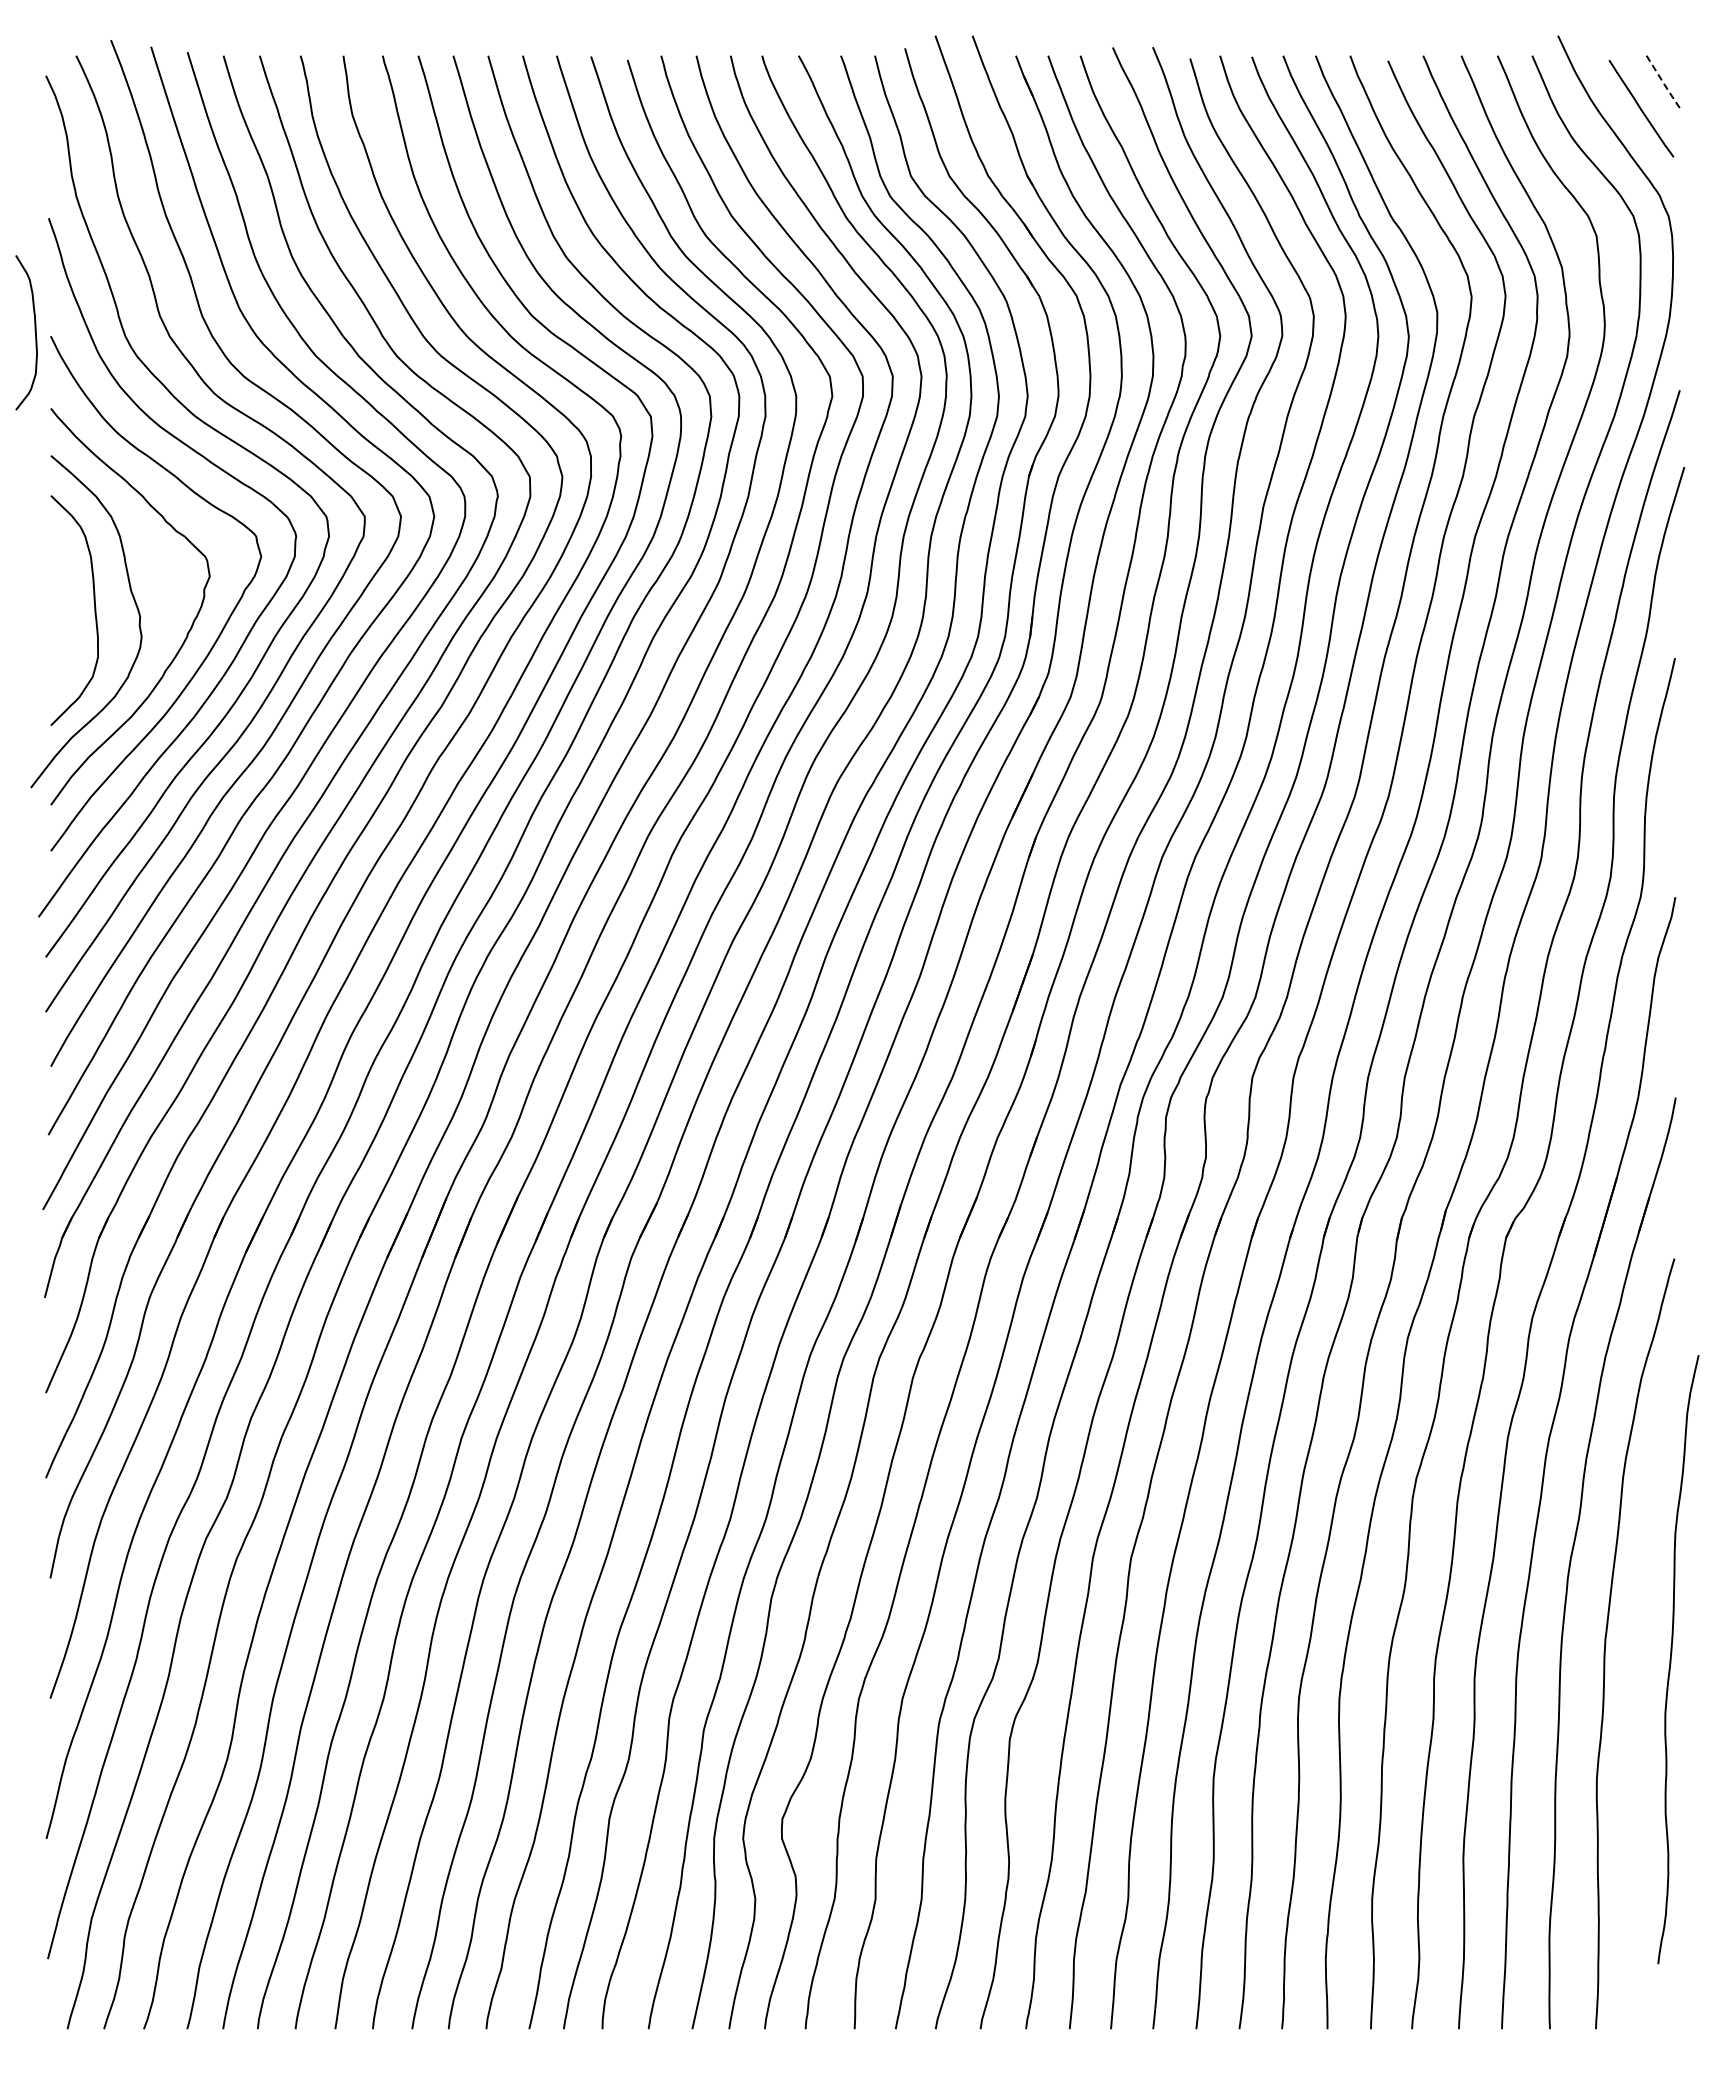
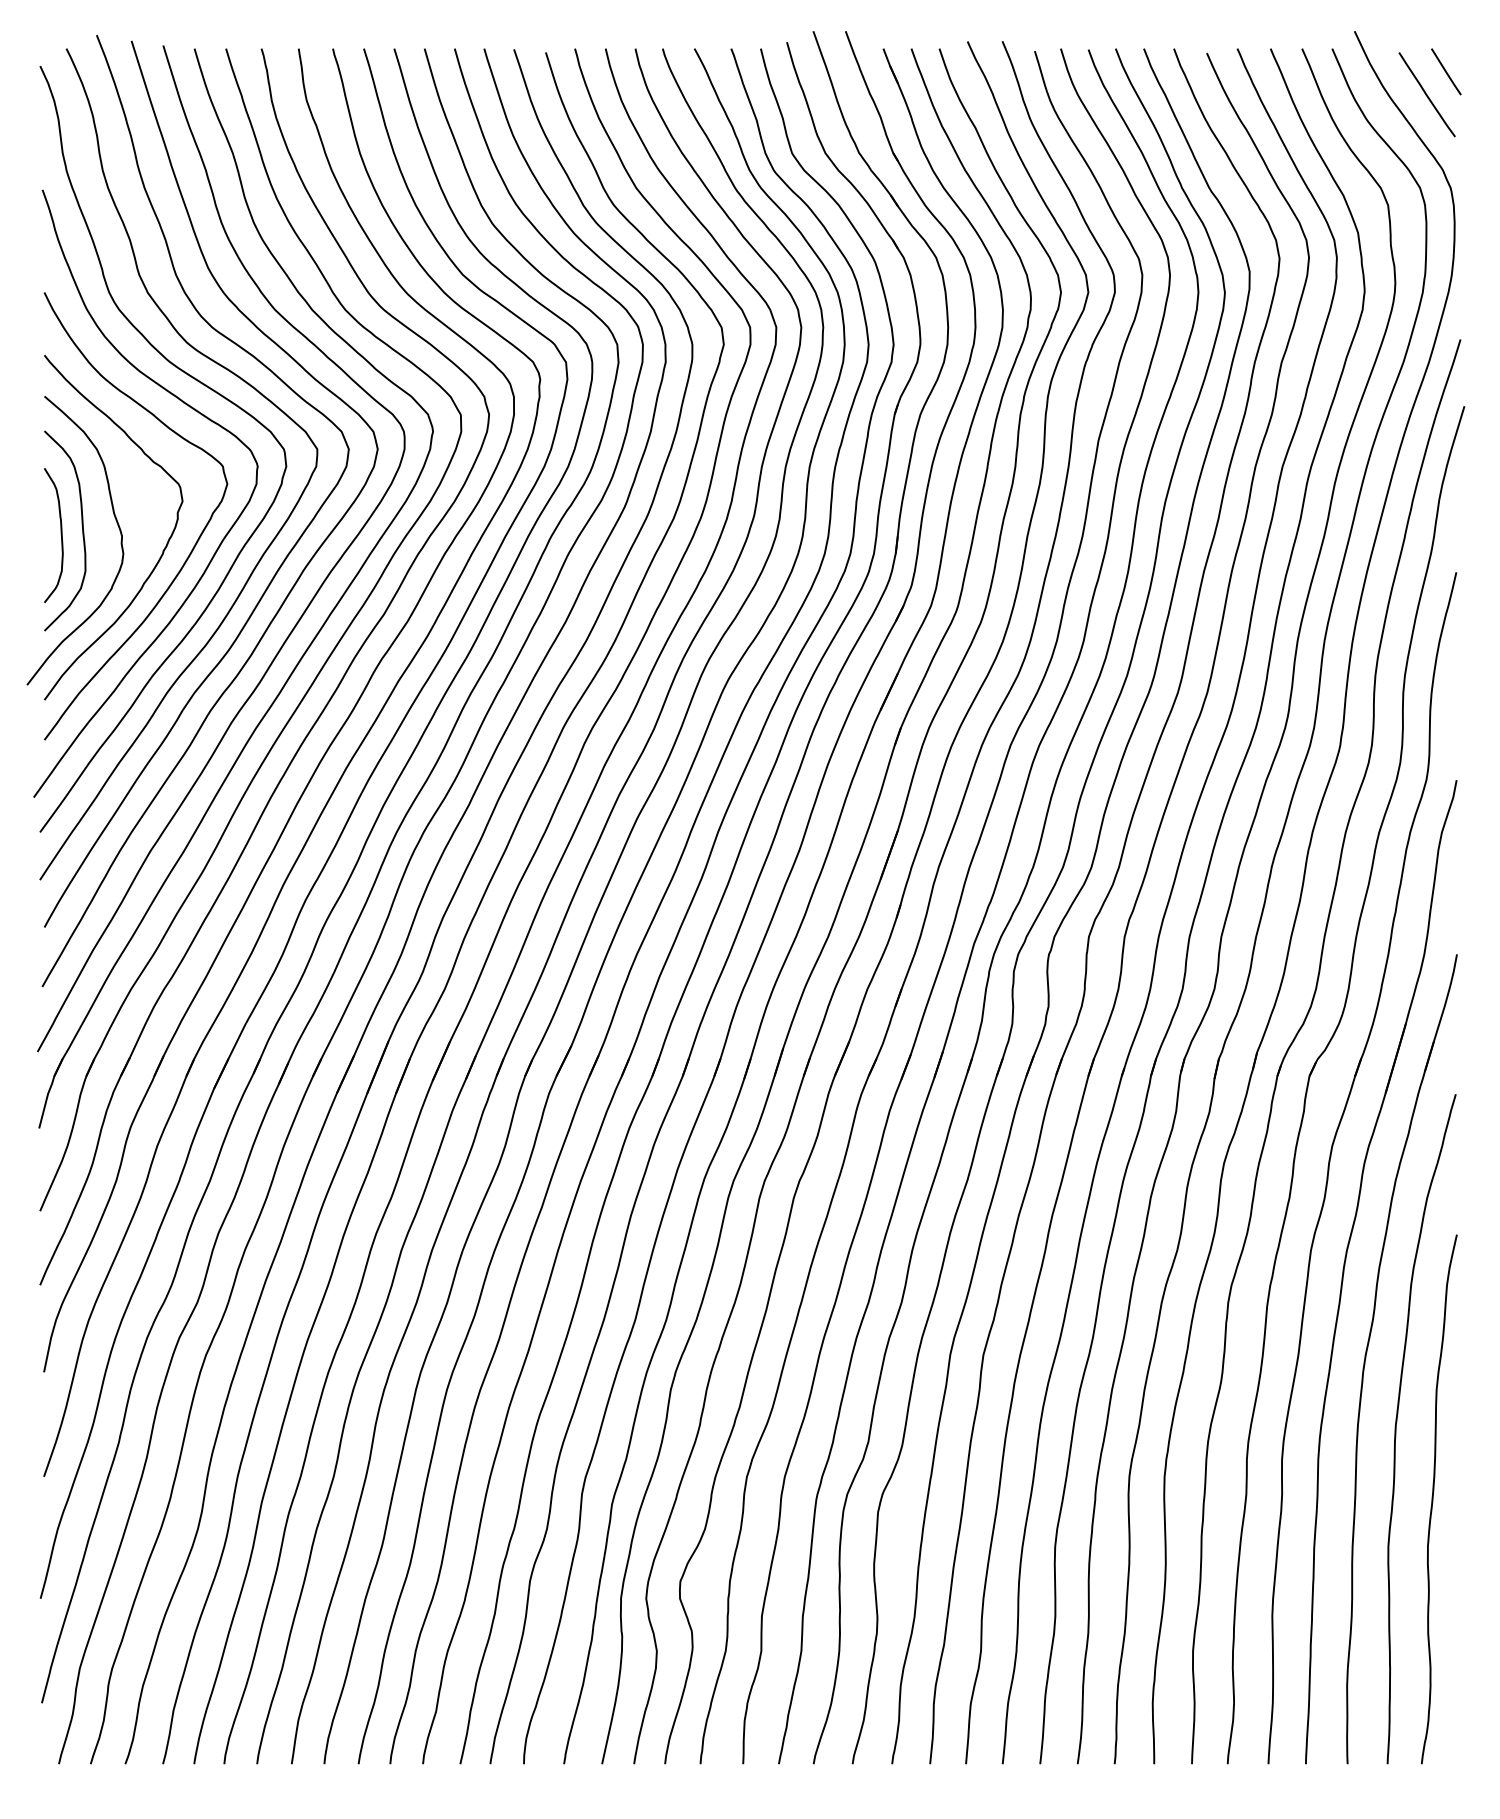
line: (1664, 84) -> (1447, 73), dashed -> solid
curve: (34, 331) -> (60, 534), moved
curve: (1671, 1659) -> (1433, 1499), moved

